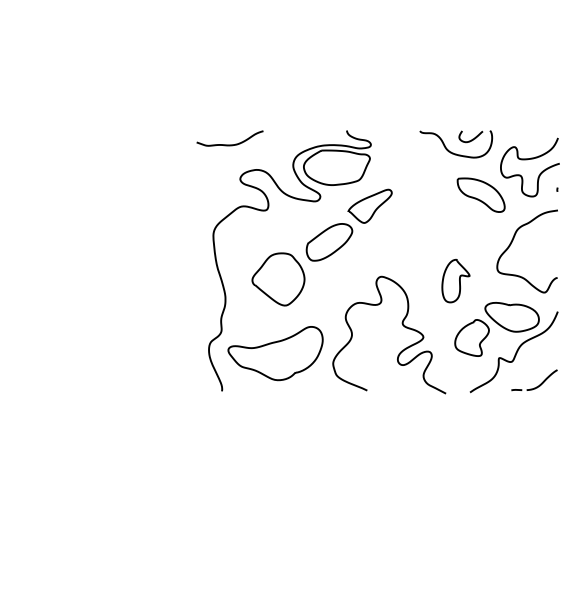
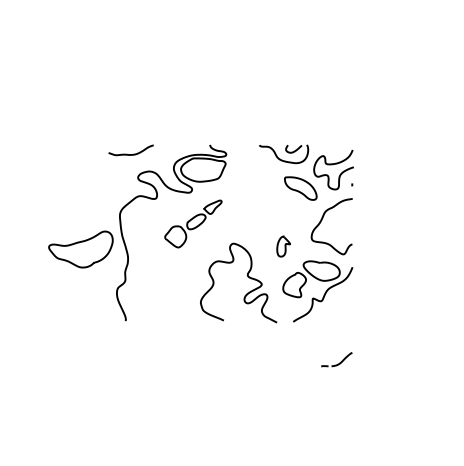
part: (322, 246) -> (193, 223), size x0.6
part: (455, 280) -> (283, 246), size x0.7
part: (274, 353) -> (80, 249), moved
part: (534, 380) -> (336, 359), moved

